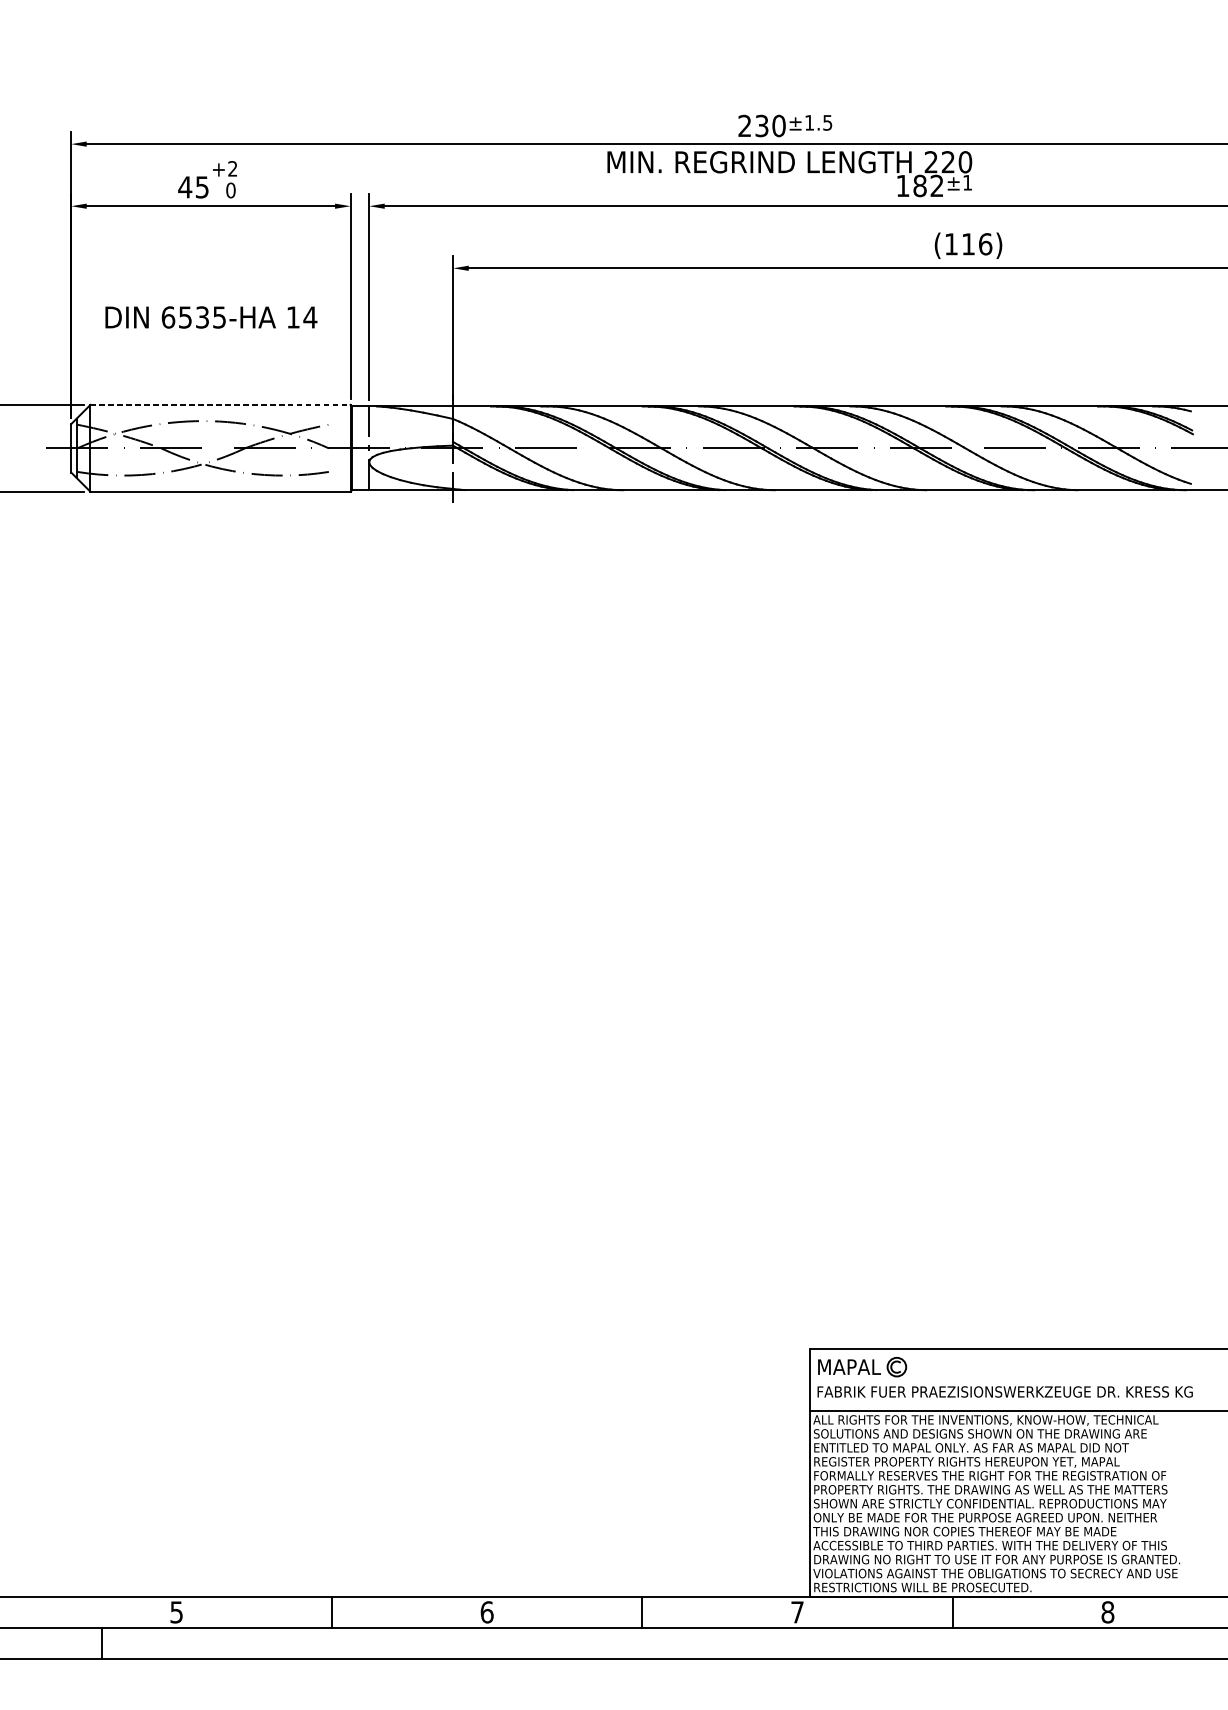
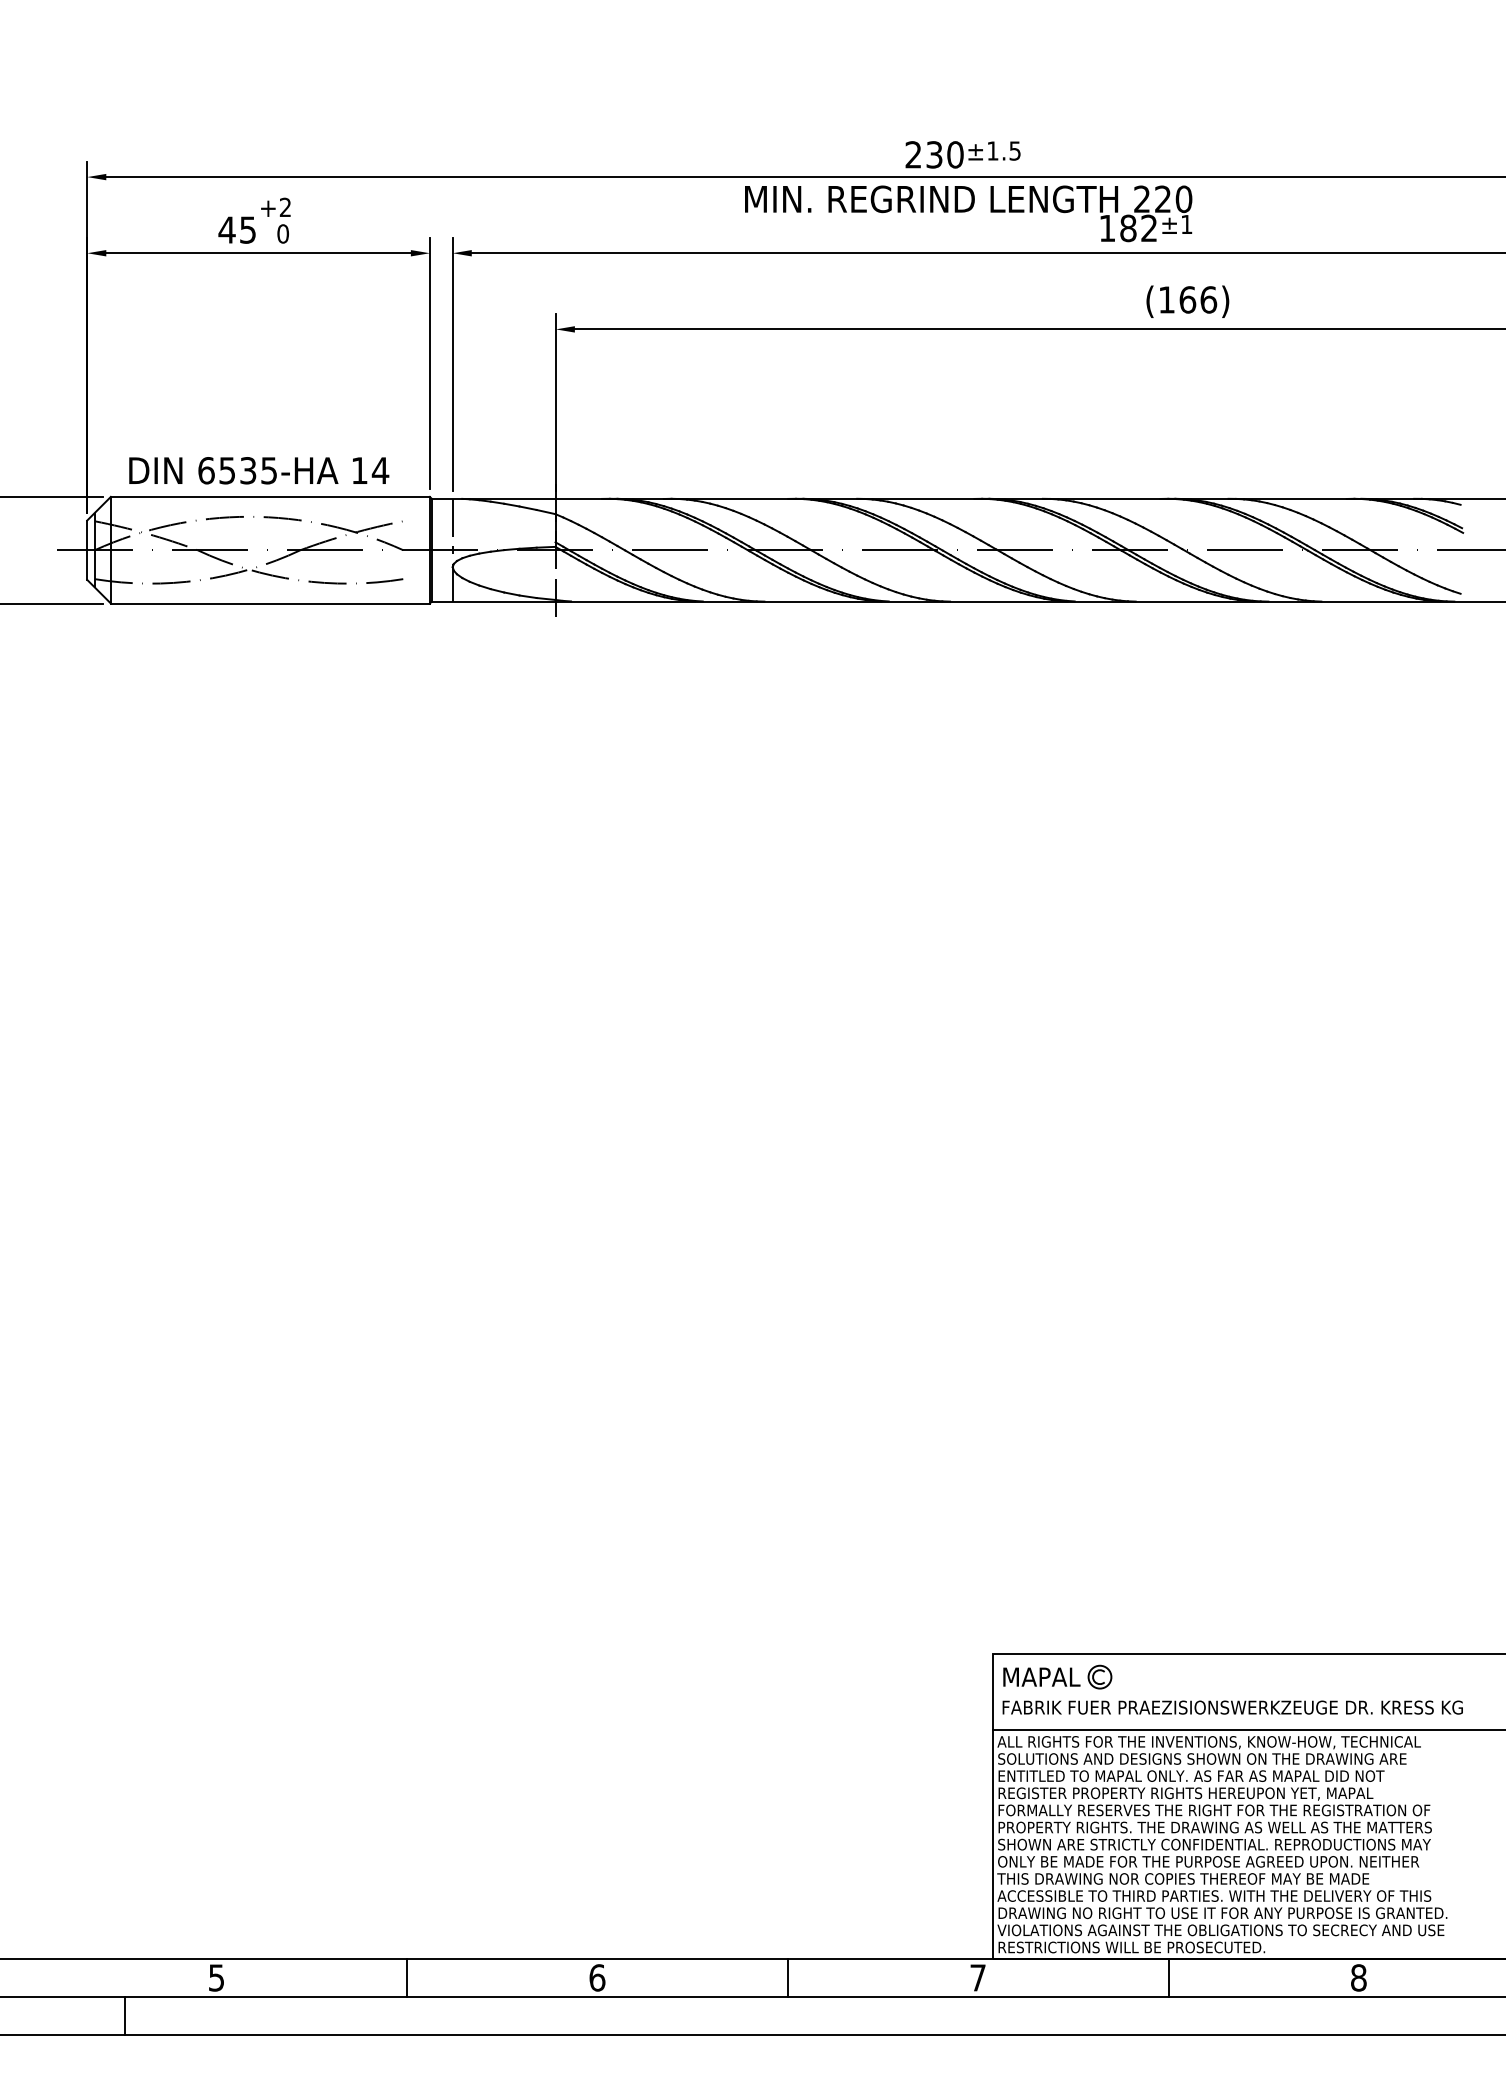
text: (968, 243) -> (1187, 299), (116) -> (166)
text: (211, 317) -> (259, 470), moved
line: (220, 404) -> (270, 496), dashed -> solid

